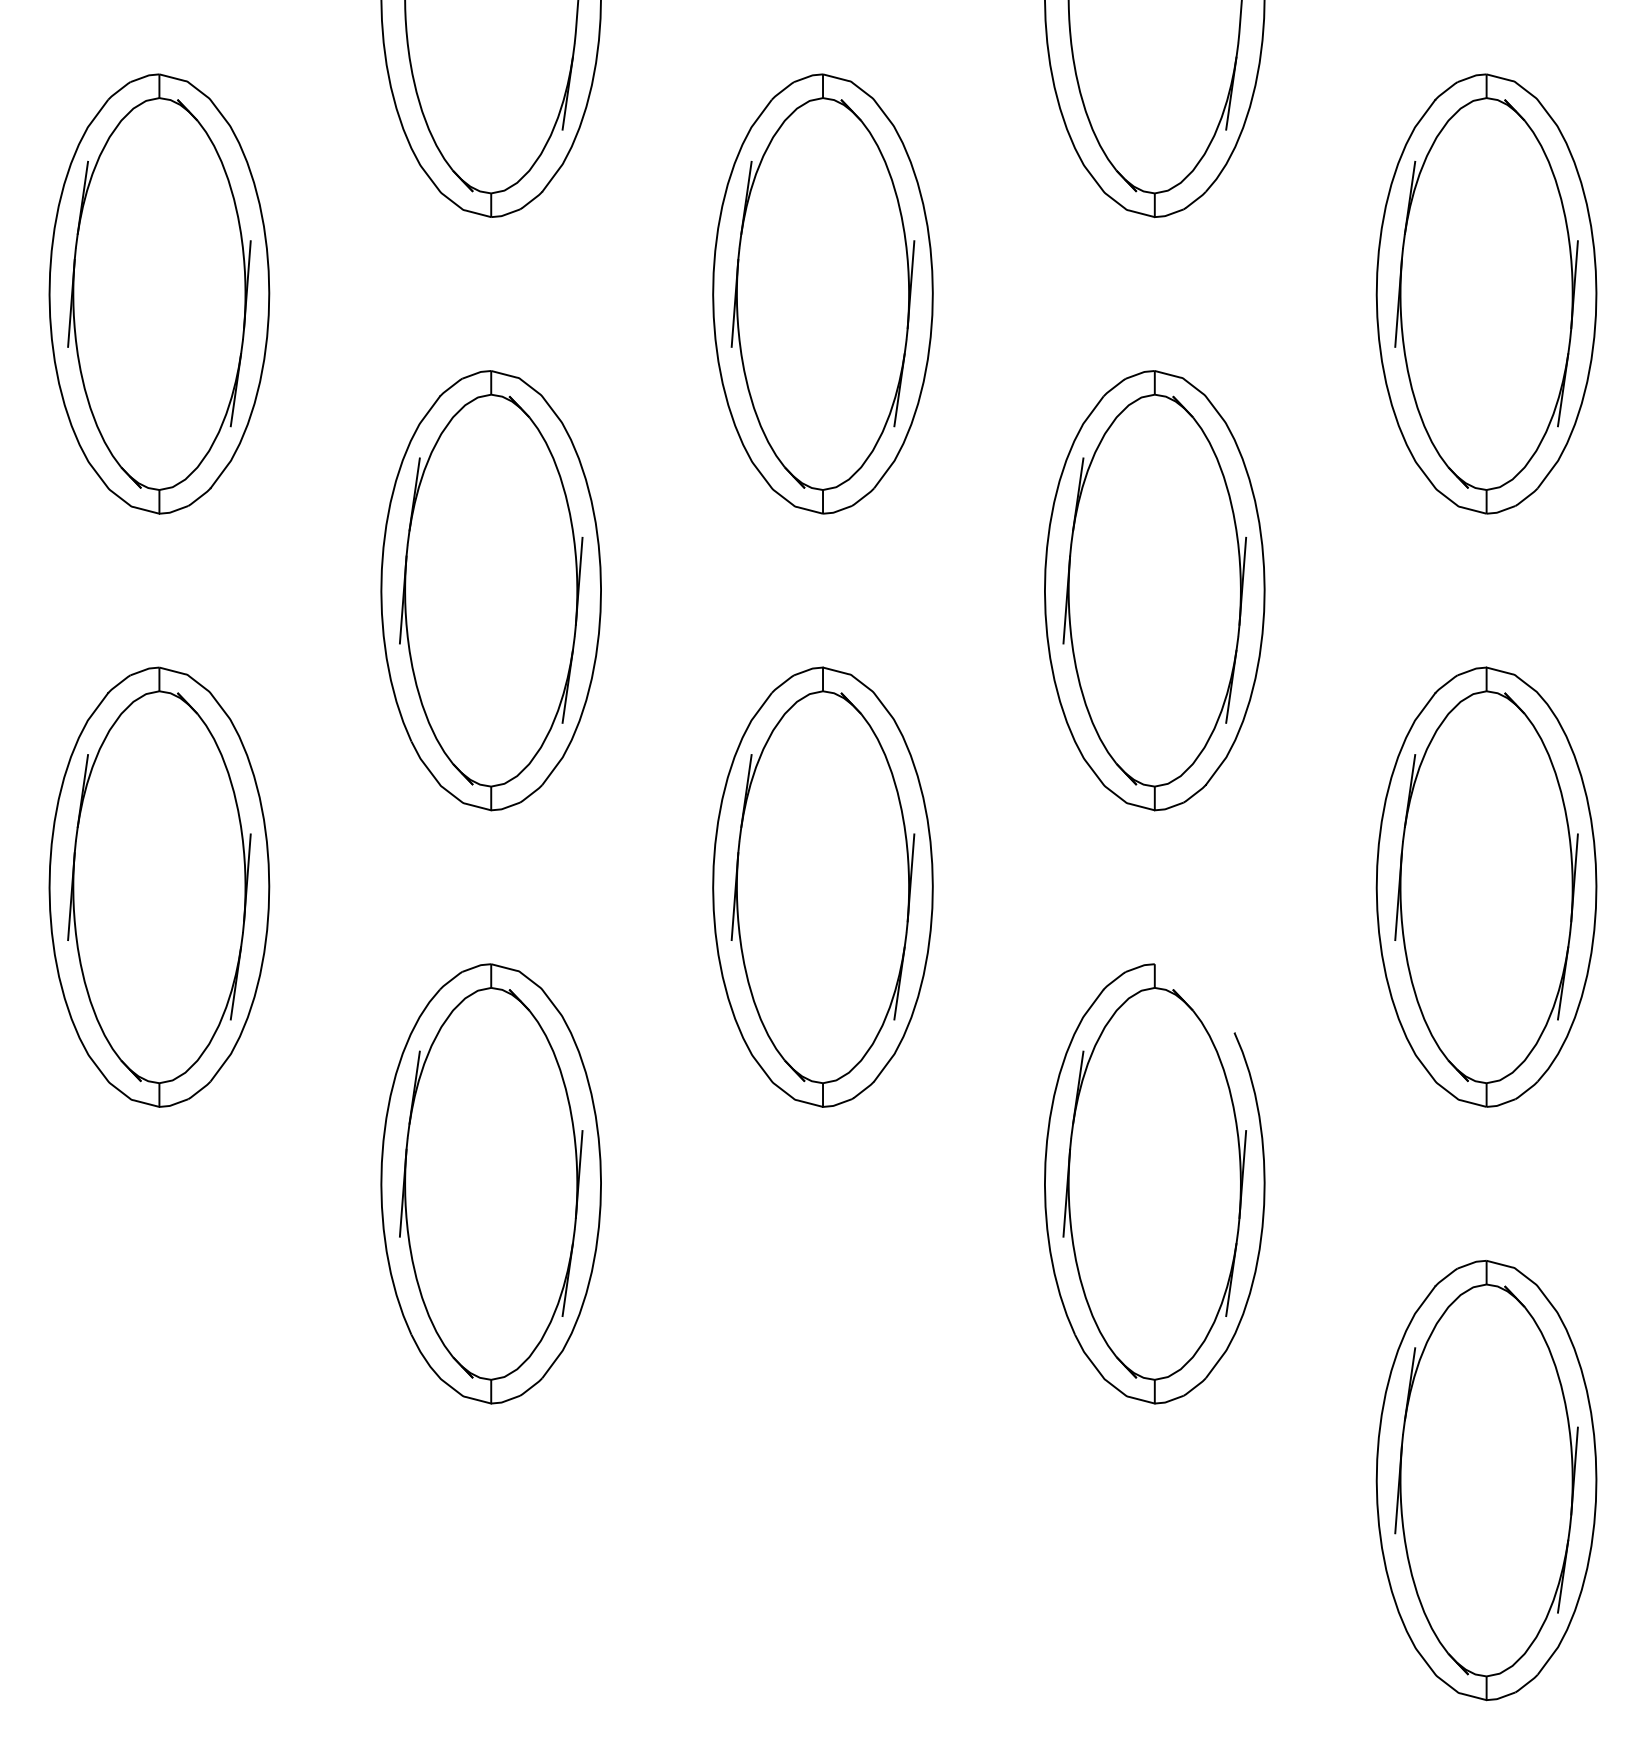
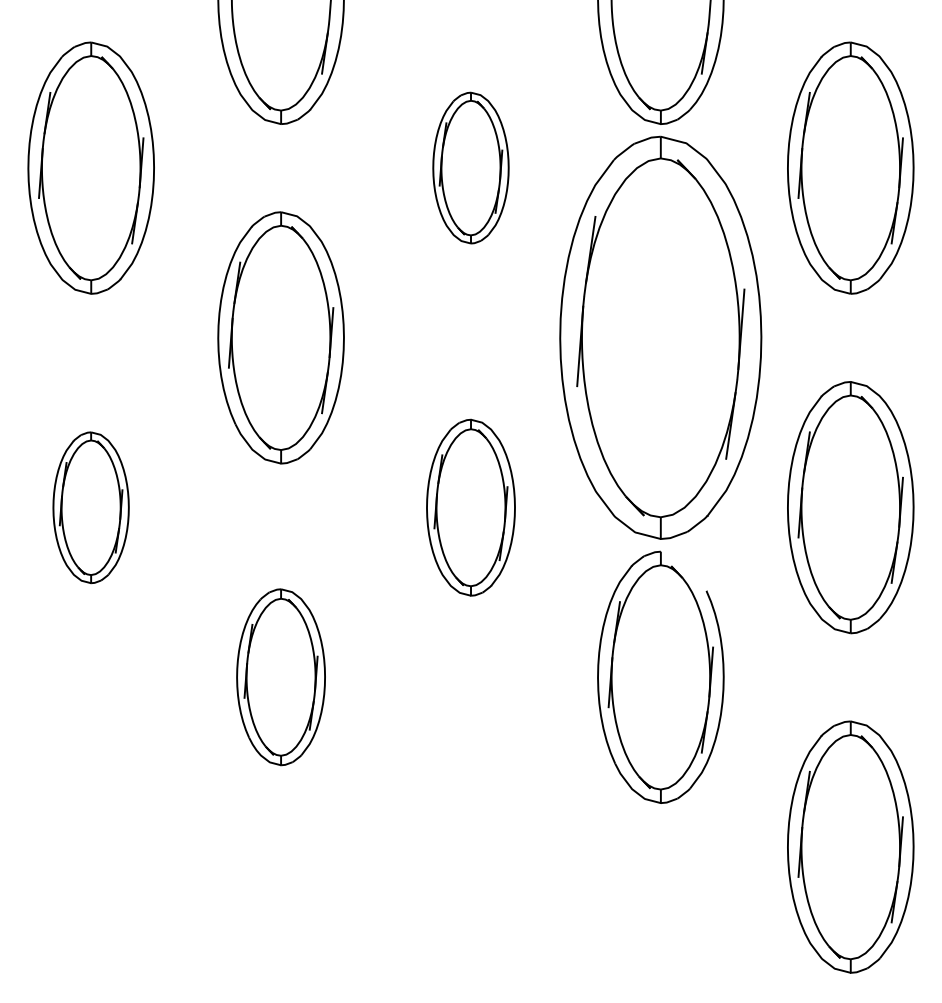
part: (822, 292) -> (470, 167), size x0.6
part: (1154, 589) -> (660, 337), size x1.6
part: (158, 886) -> (90, 507), size x0.6
part: (822, 886) -> (470, 507), size x0.7
part: (490, 1182) -> (280, 676), size x0.7

